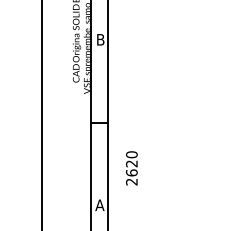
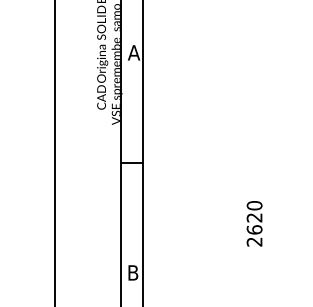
text: (100, 39) -> (133, 52), B -> A
text: (131, 168) -> (254, 223), moved
text: (100, 204) -> (133, 272), A -> B

